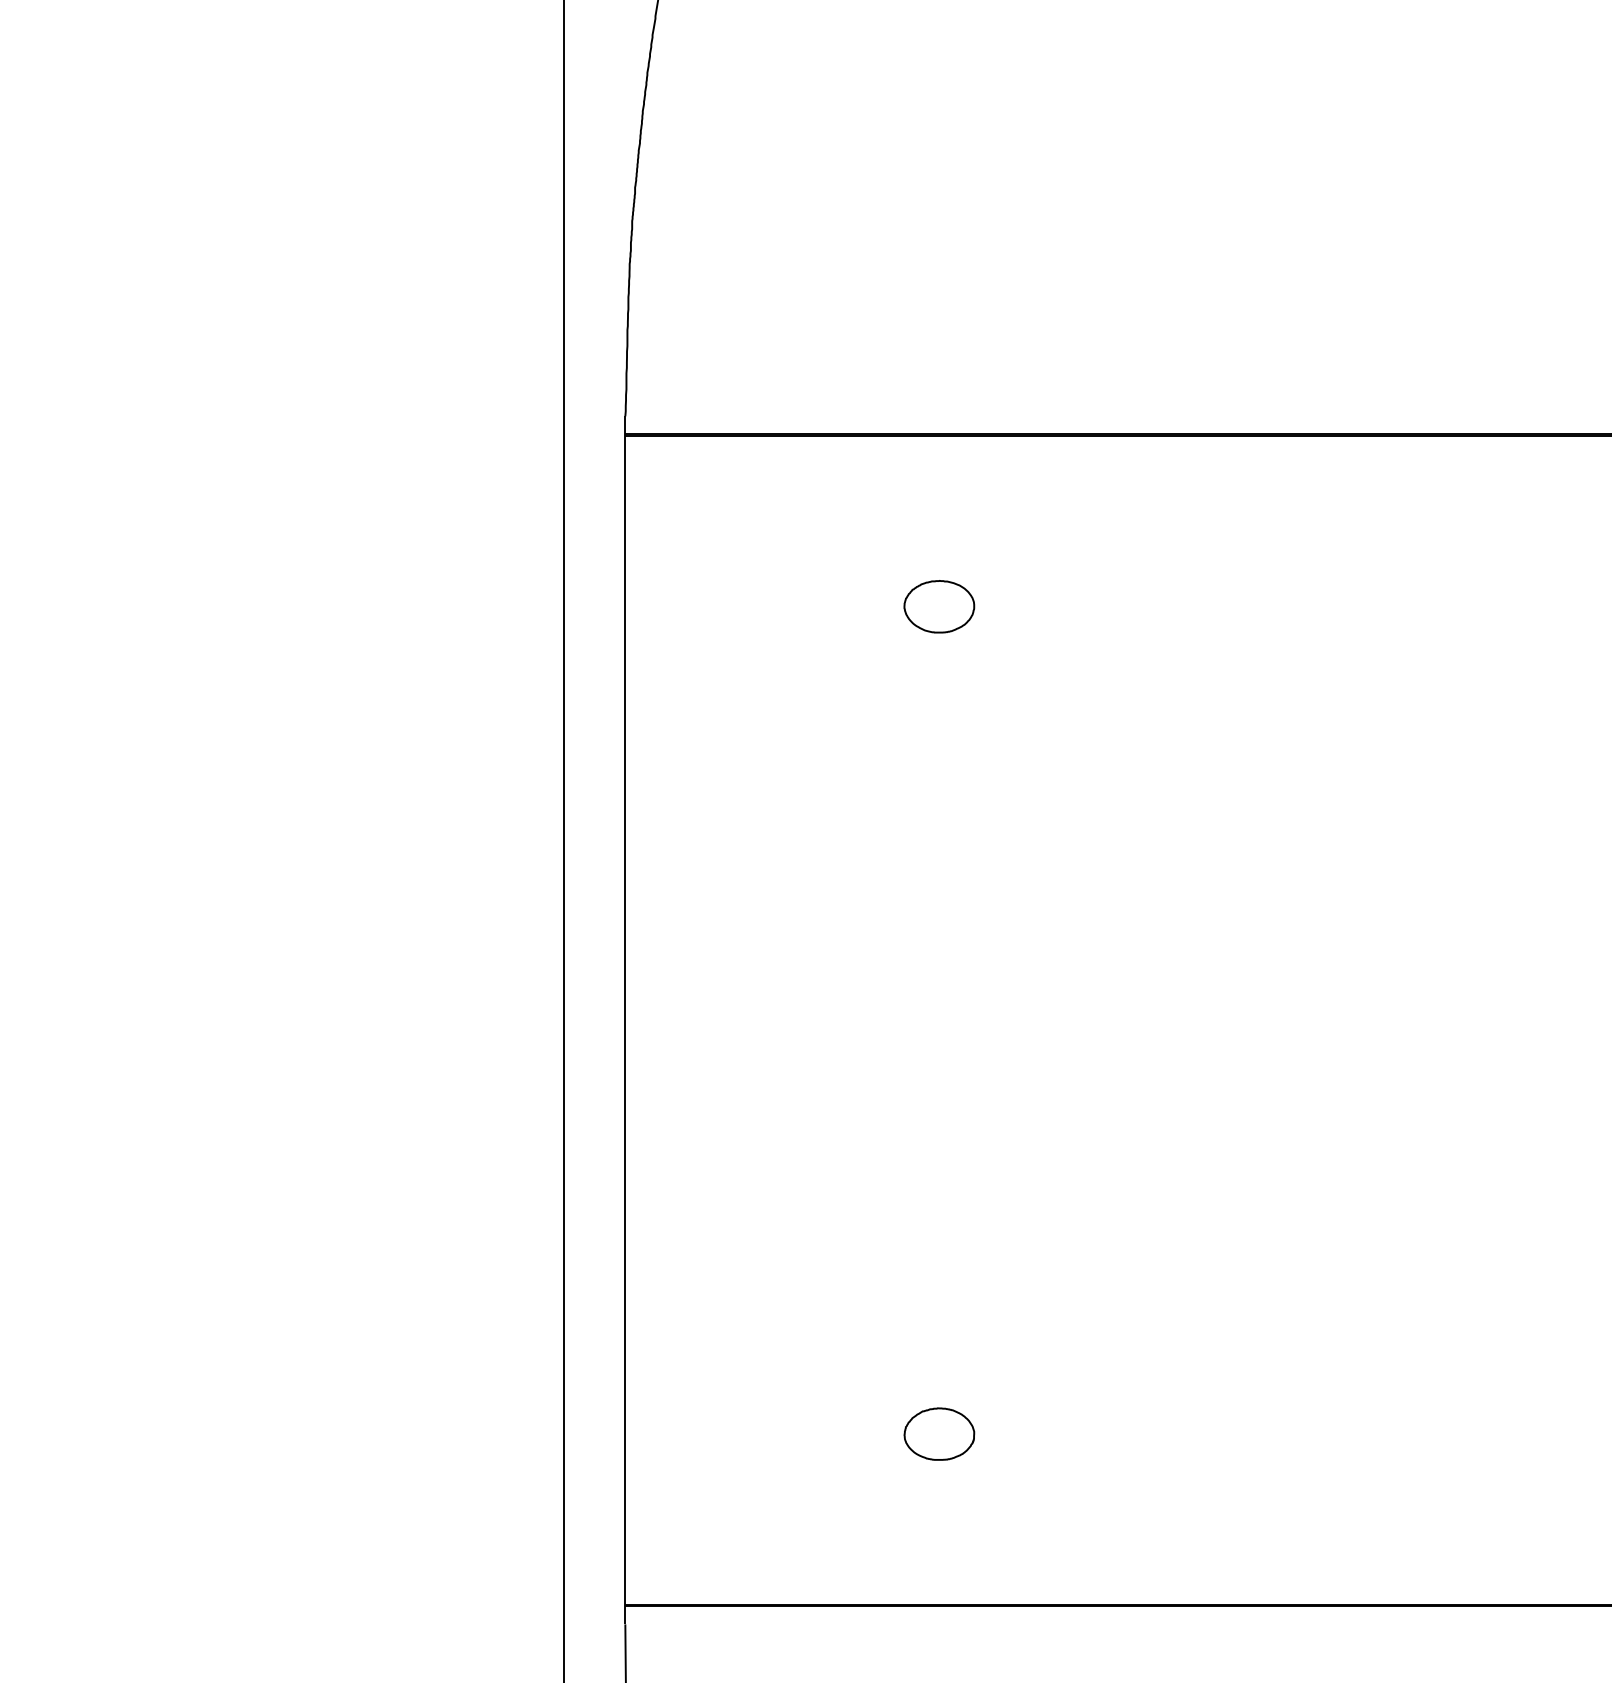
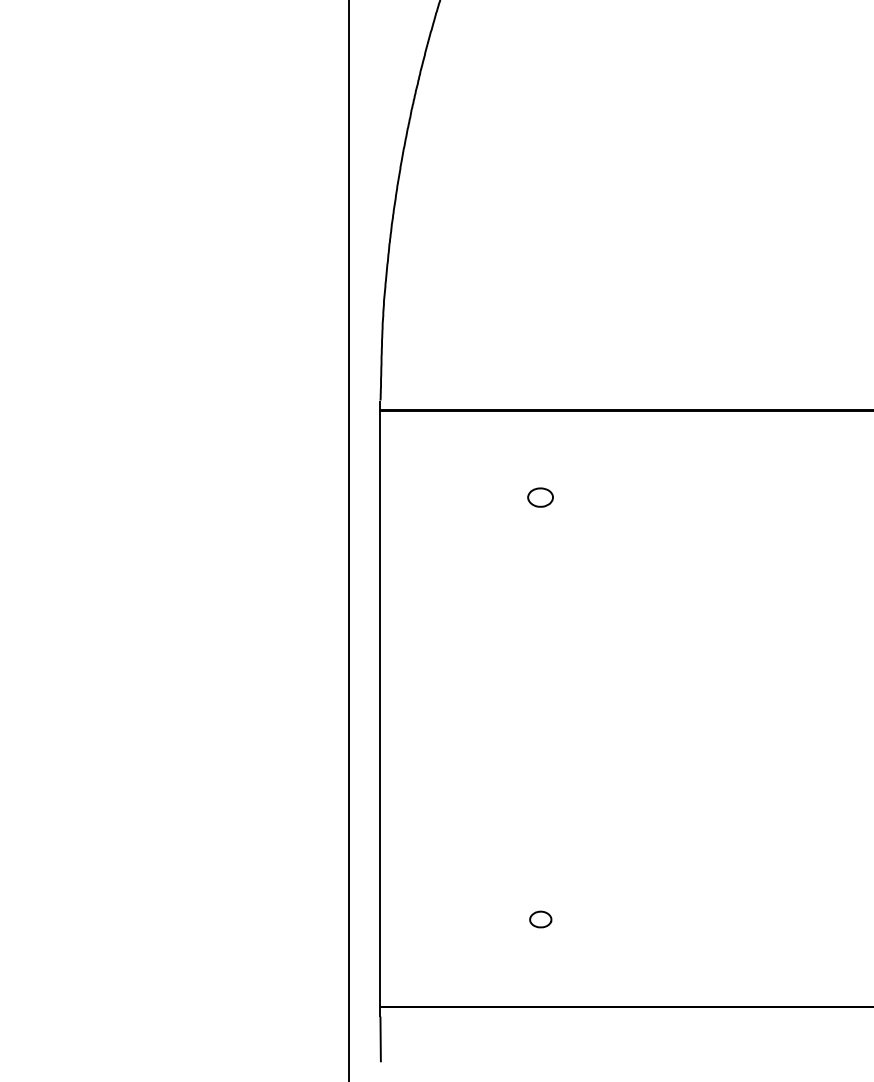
part: (939, 606) -> (540, 497), size x0.7
part: (939, 1434) -> (540, 919), size x0.6

